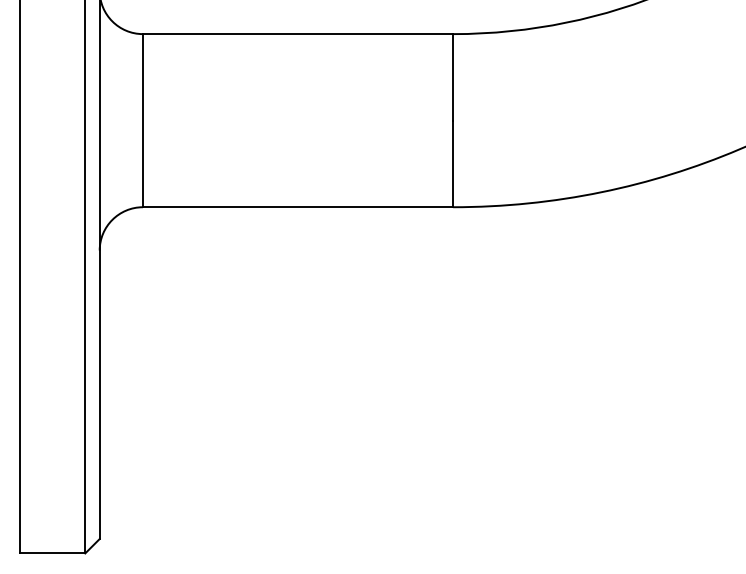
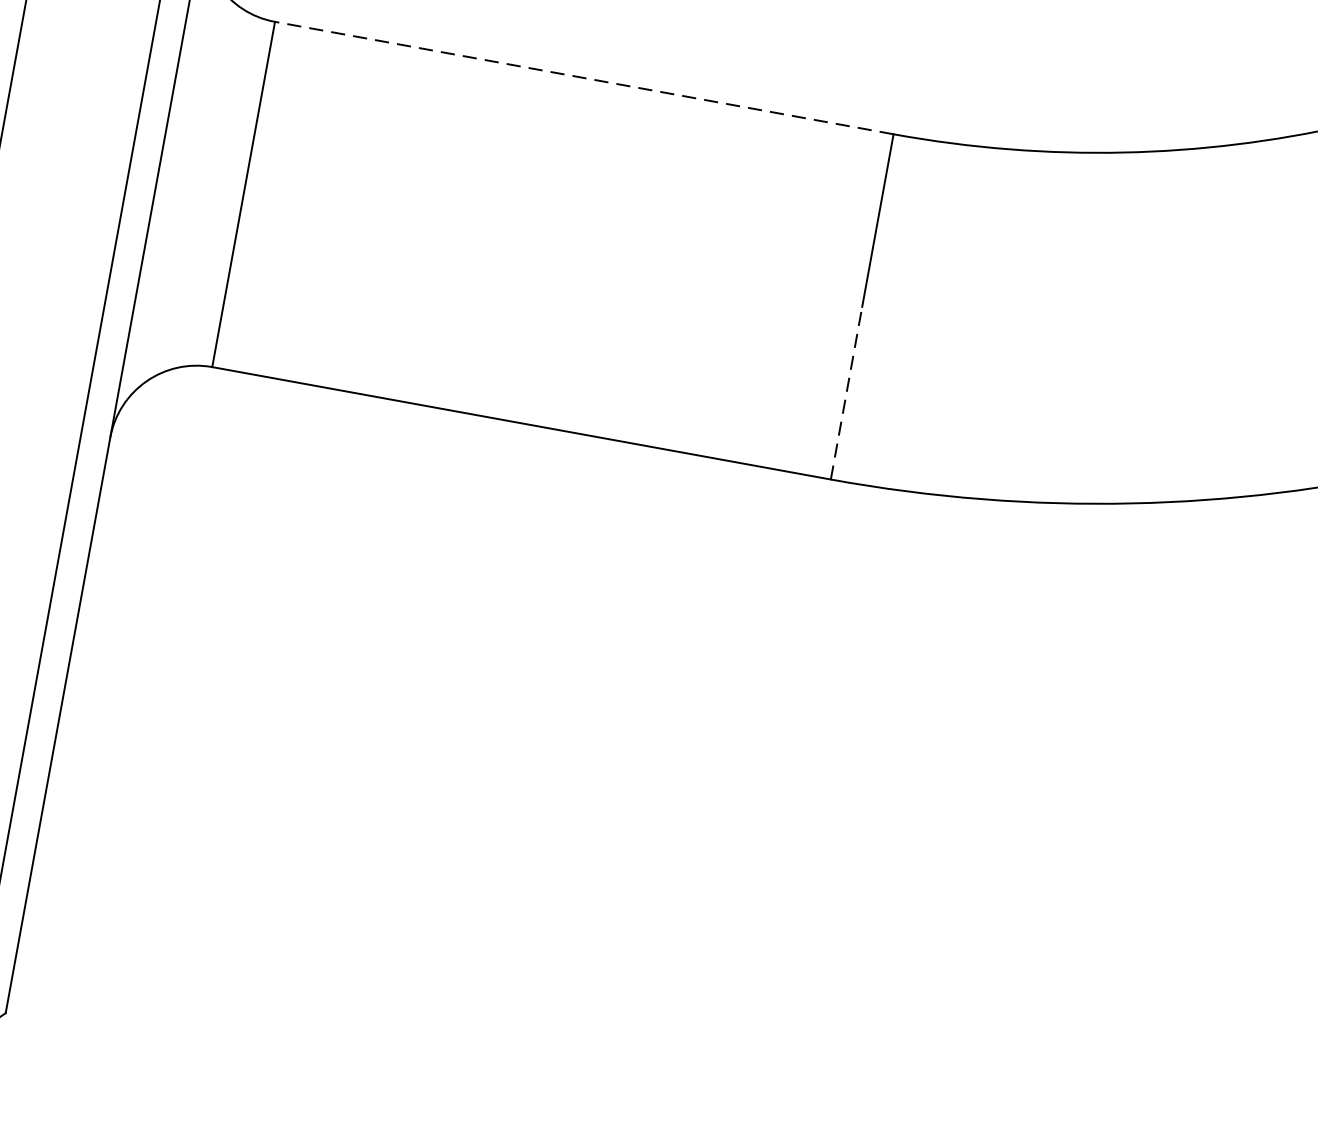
line: (297, 34) -> (583, 78), solid -> dashed
line: (453, 163) -> (847, 392), solid -> dashed

